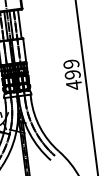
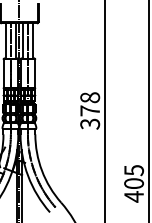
text: (73, 75) -> (90, 111), 499 -> 378

